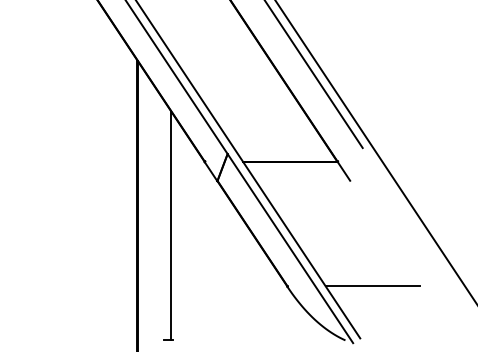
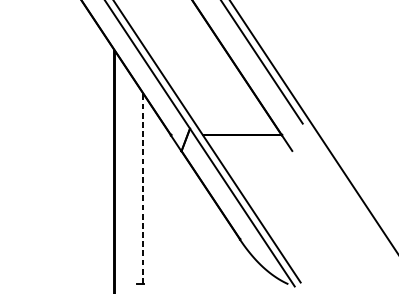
line: (171, 225) -> (143, 188), solid -> dashed
line: (372, 286) -> (310, 239), removed

